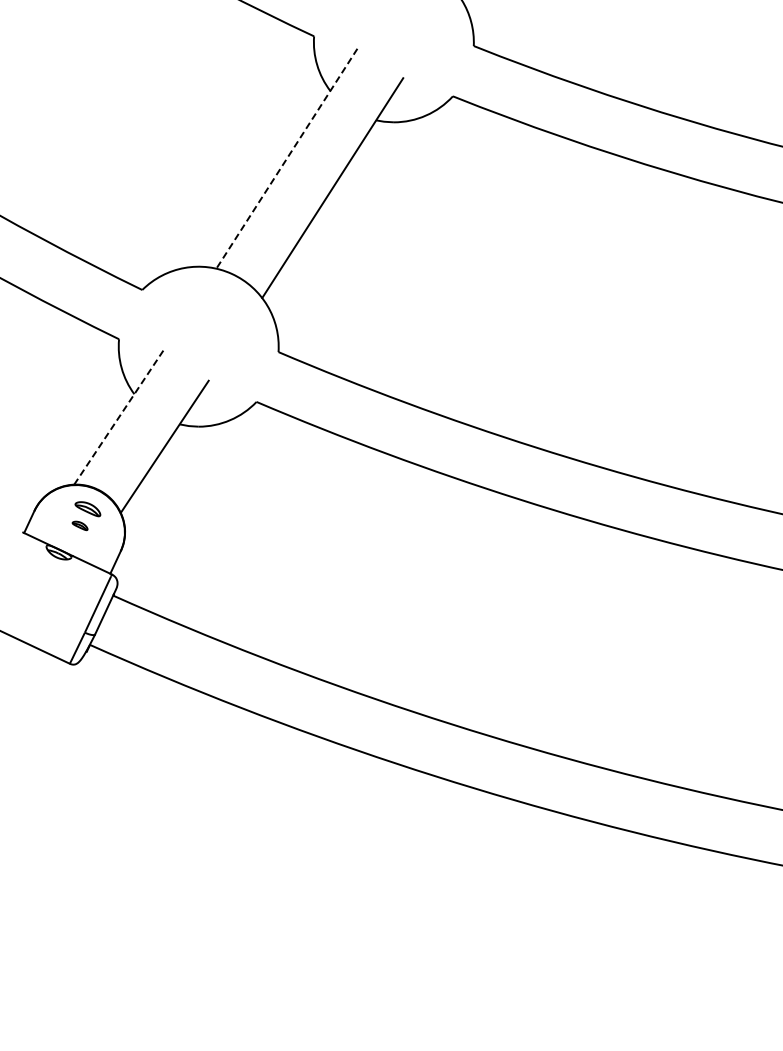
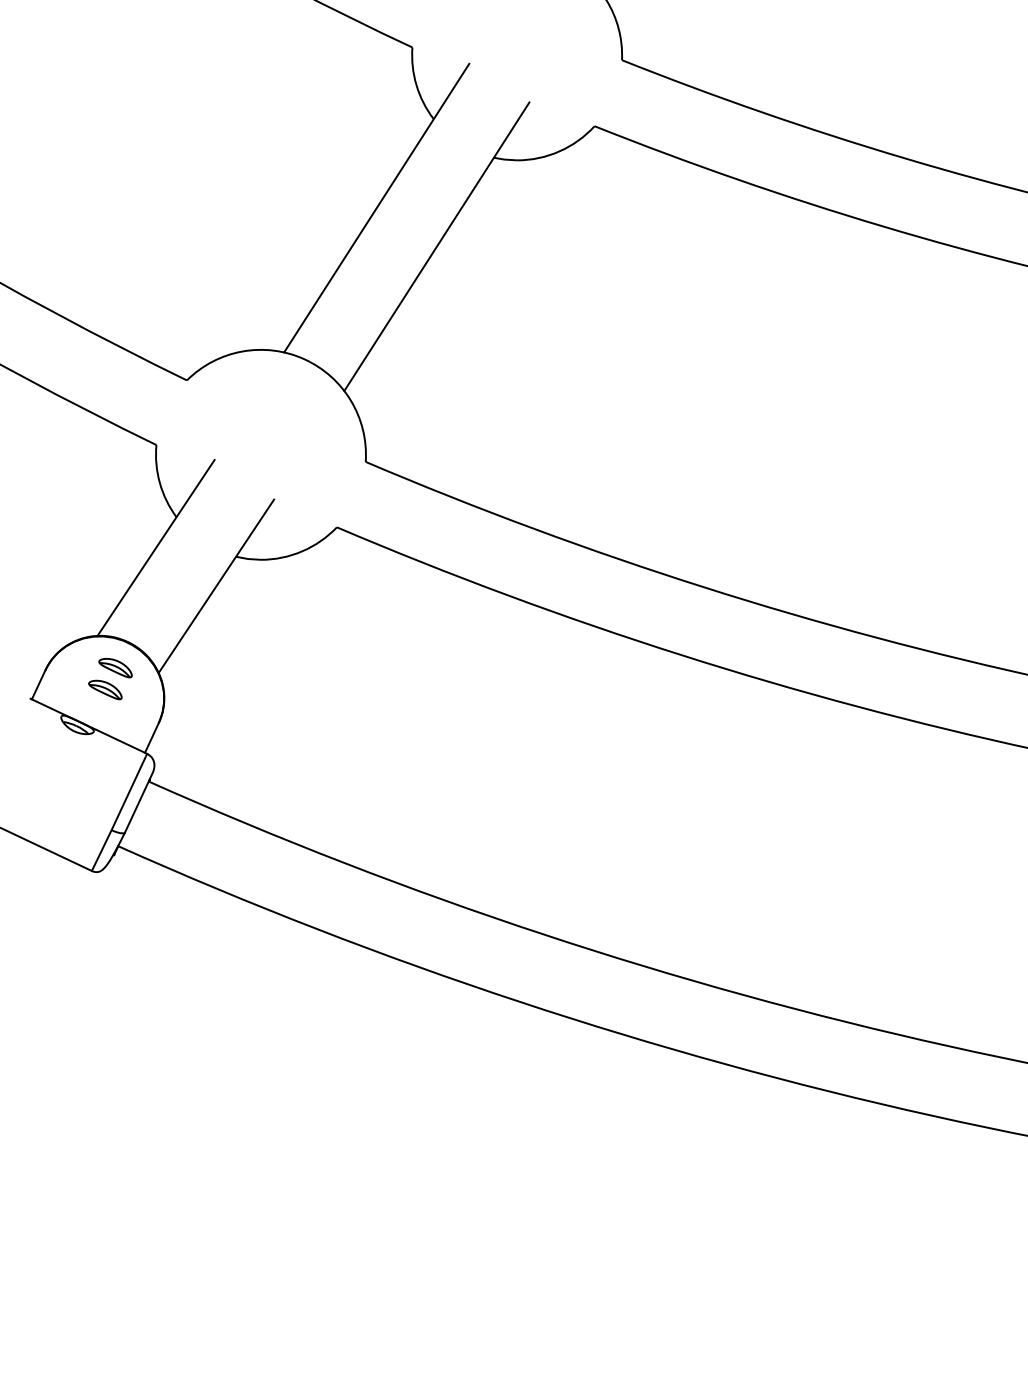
line: (286, 158) -> (376, 207), dashed -> solid
line: (118, 417) -> (155, 547), dashed -> solid
part: (79, 525) -> (104, 689), size x1.67

